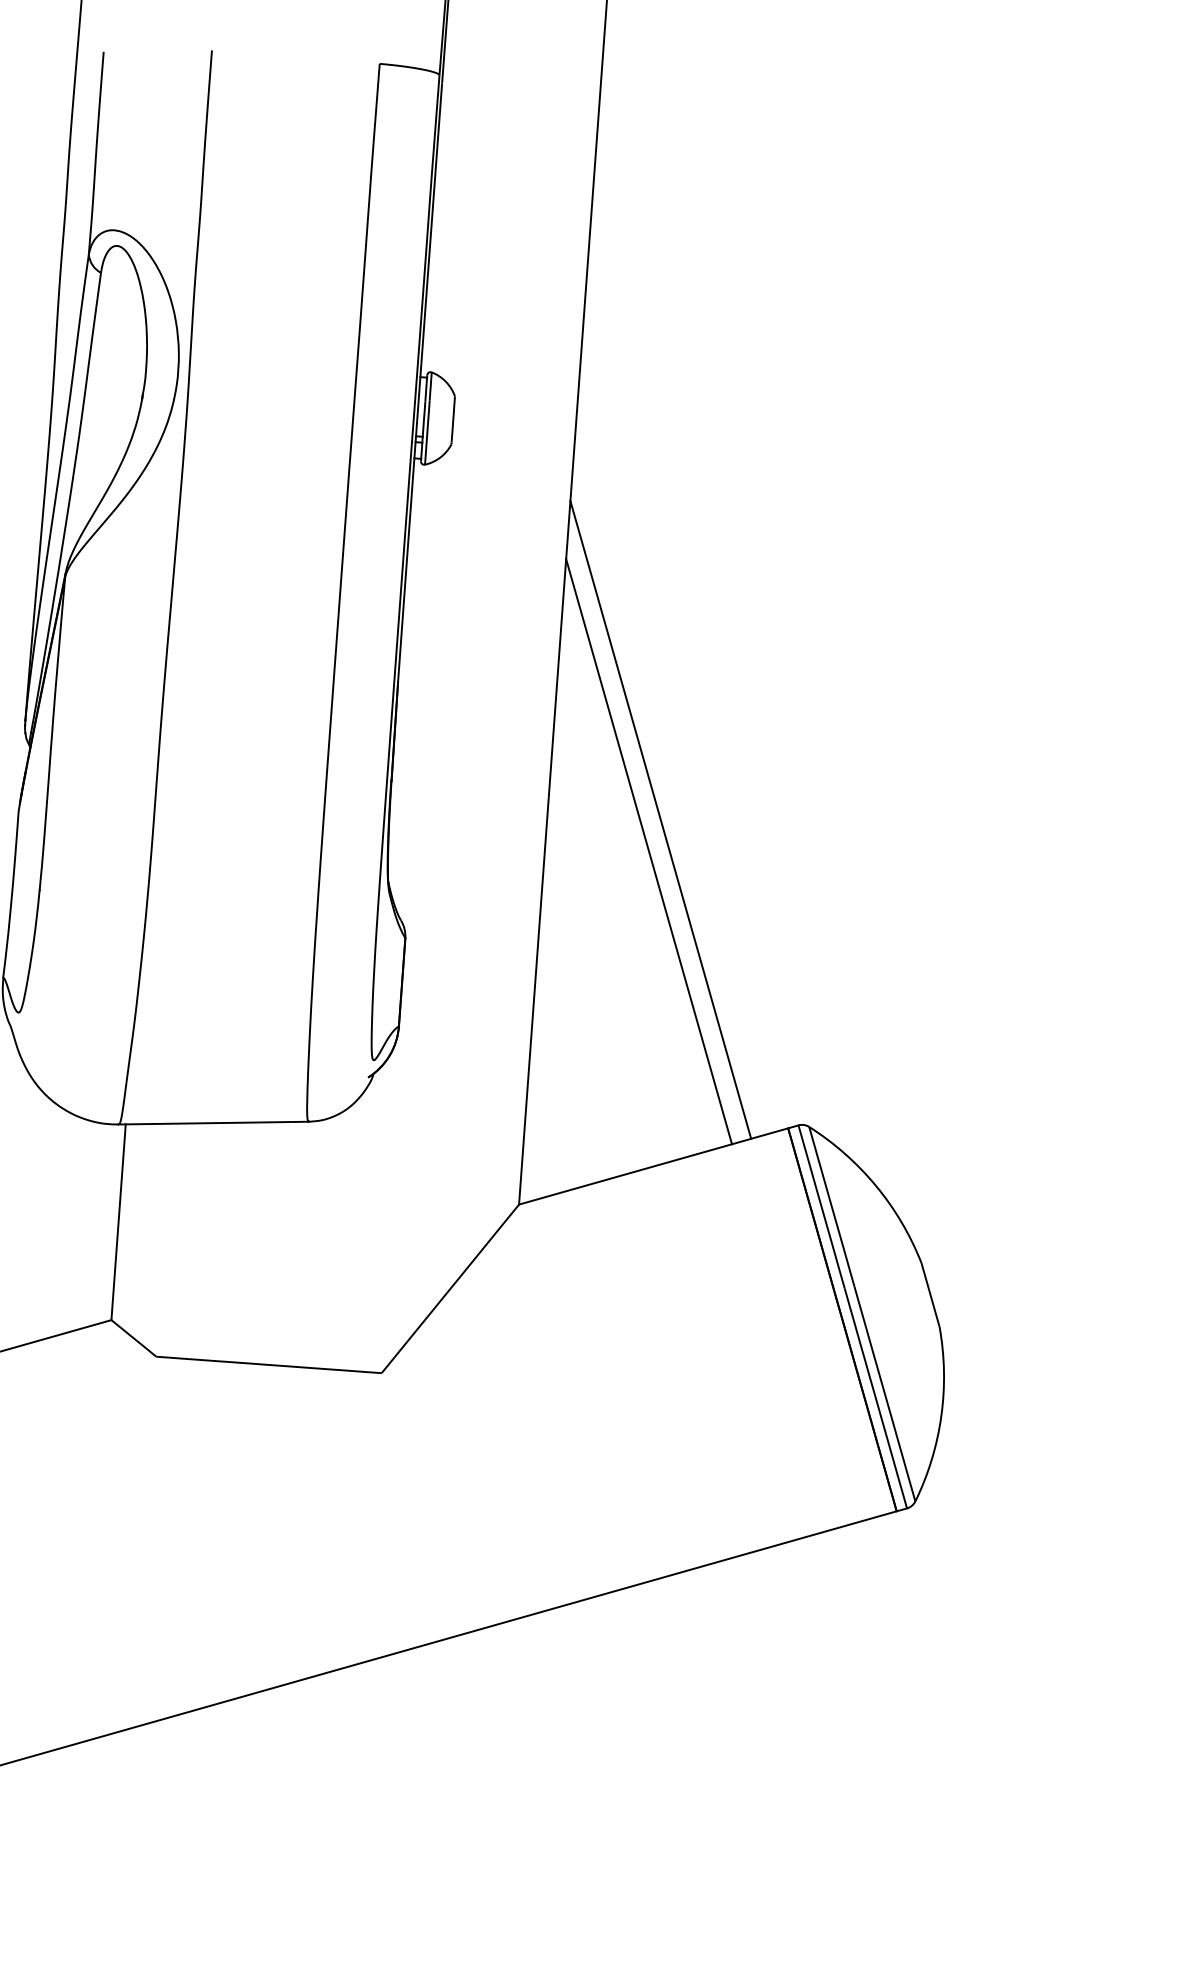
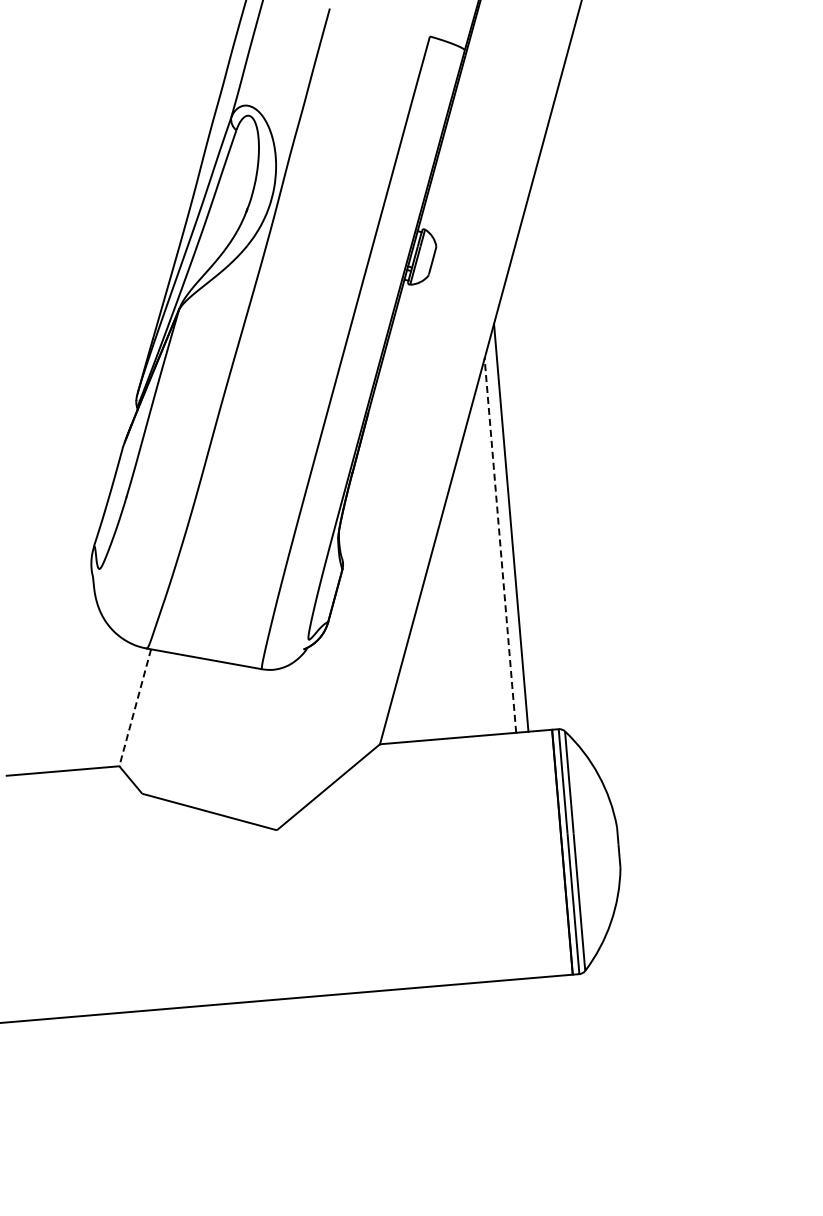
line: (649, 851) -> (500, 545), solid -> dashed
line: (118, 1221) -> (135, 707), solid -> dashed

